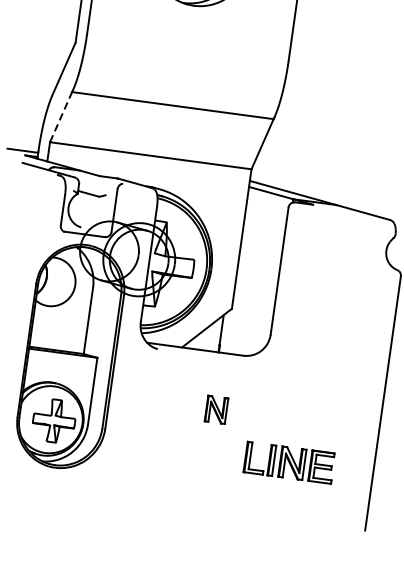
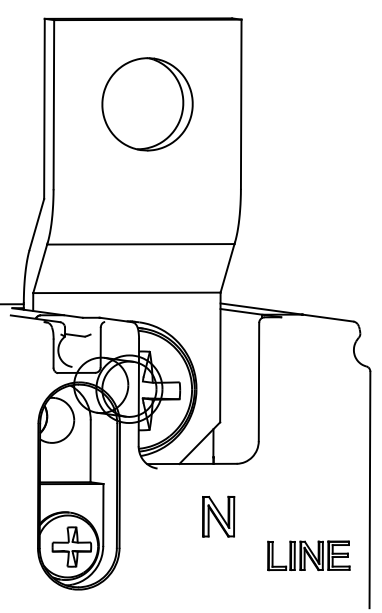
line: (61, 116) -> (40, 268), dashed -> solid
part: (216, 409) -> (218, 516), size x1.67
part: (289, 462) -> (308, 555), moved

